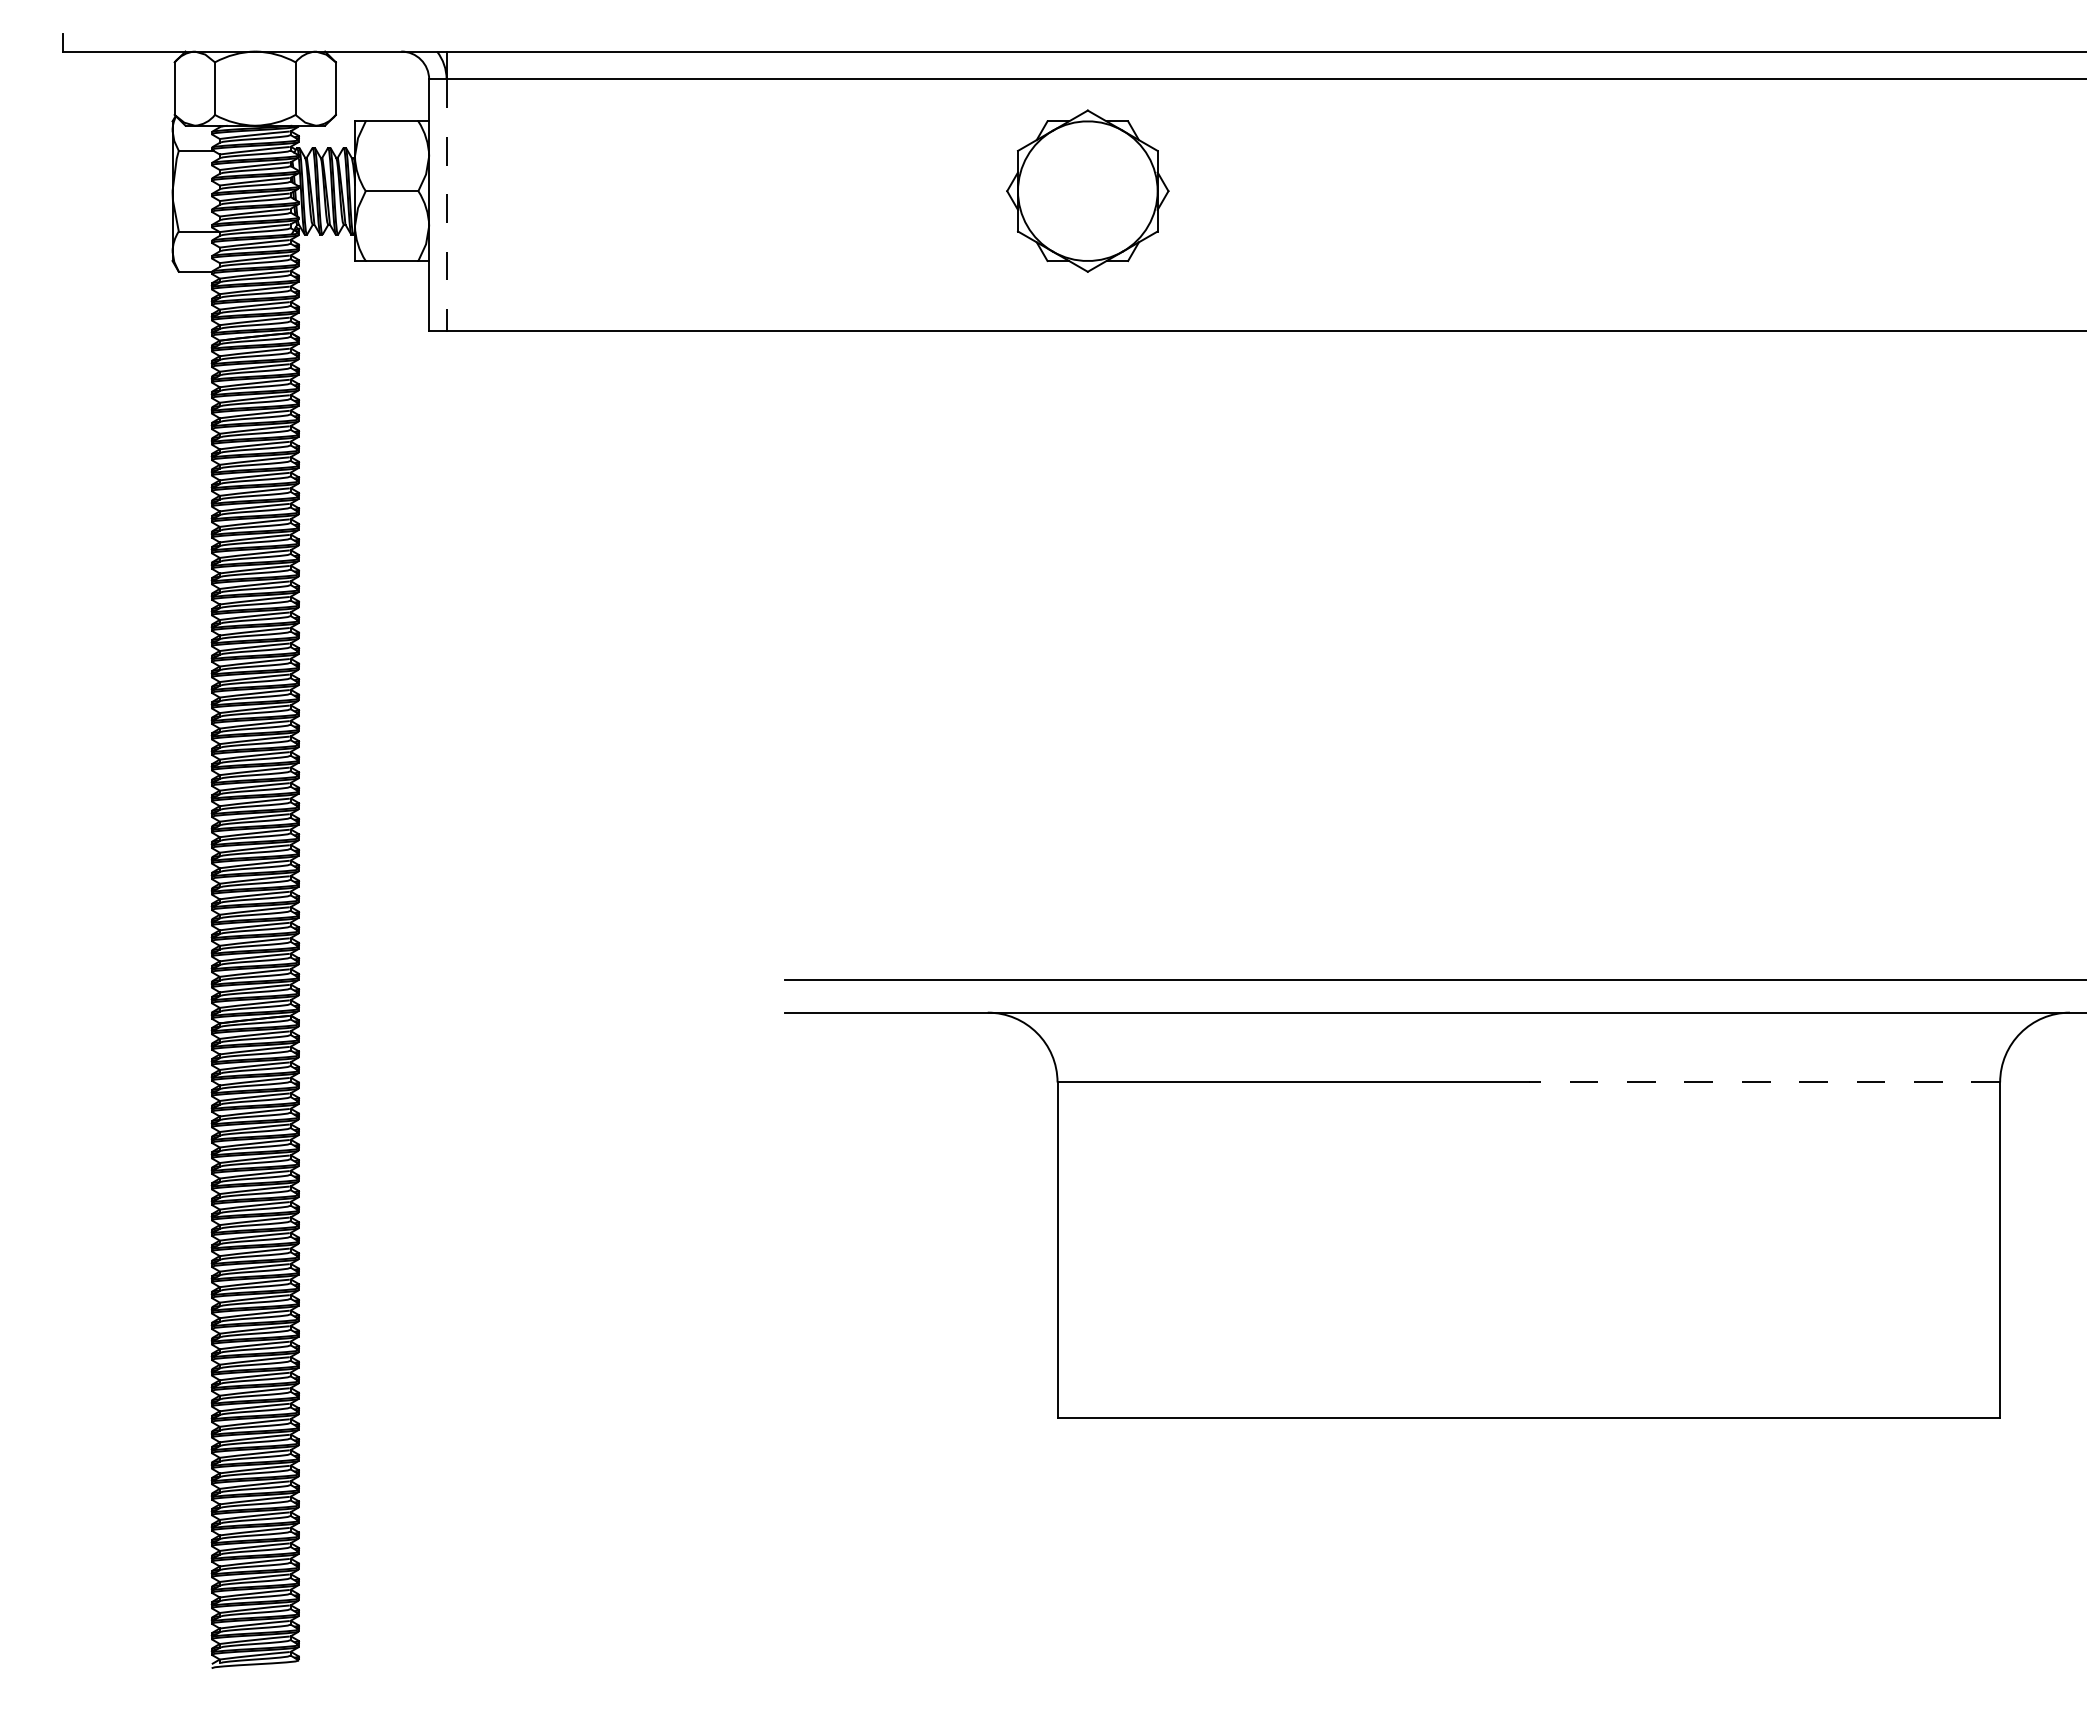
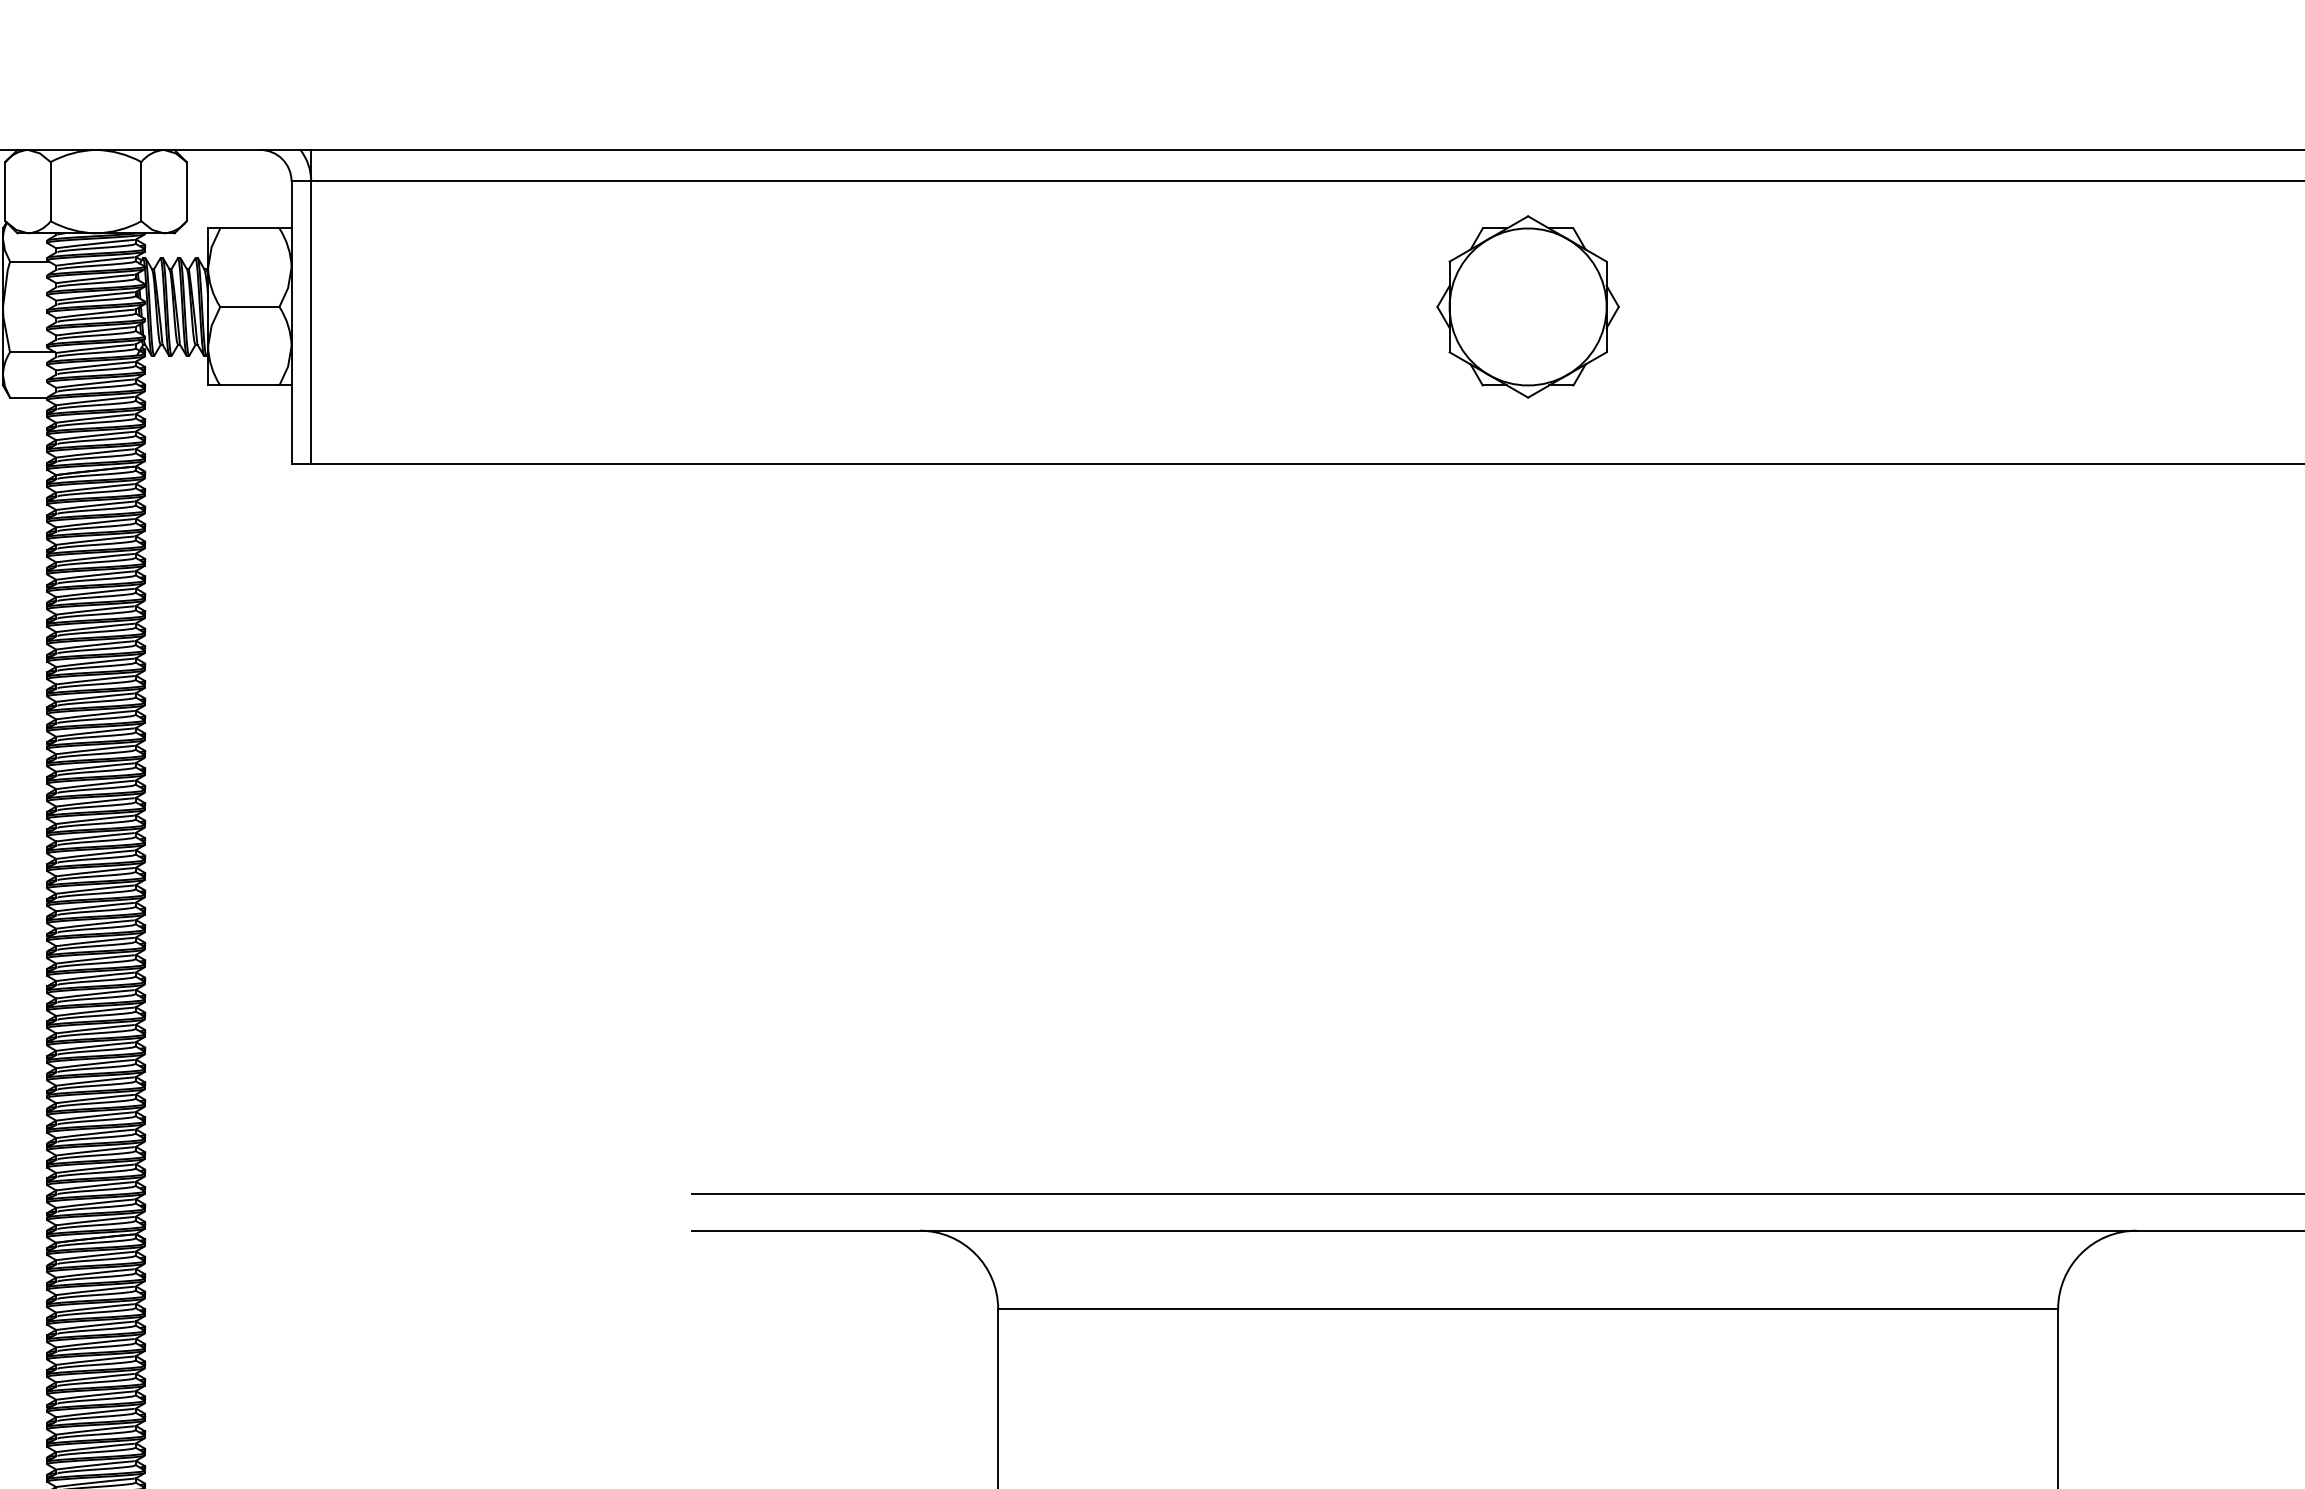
part: (1087, 190) -> (1527, 306), moved
line: (446, 205) -> (311, 323), dashed -> solid
line: (1764, 1082) -> (1793, 1309), dashed -> solid

